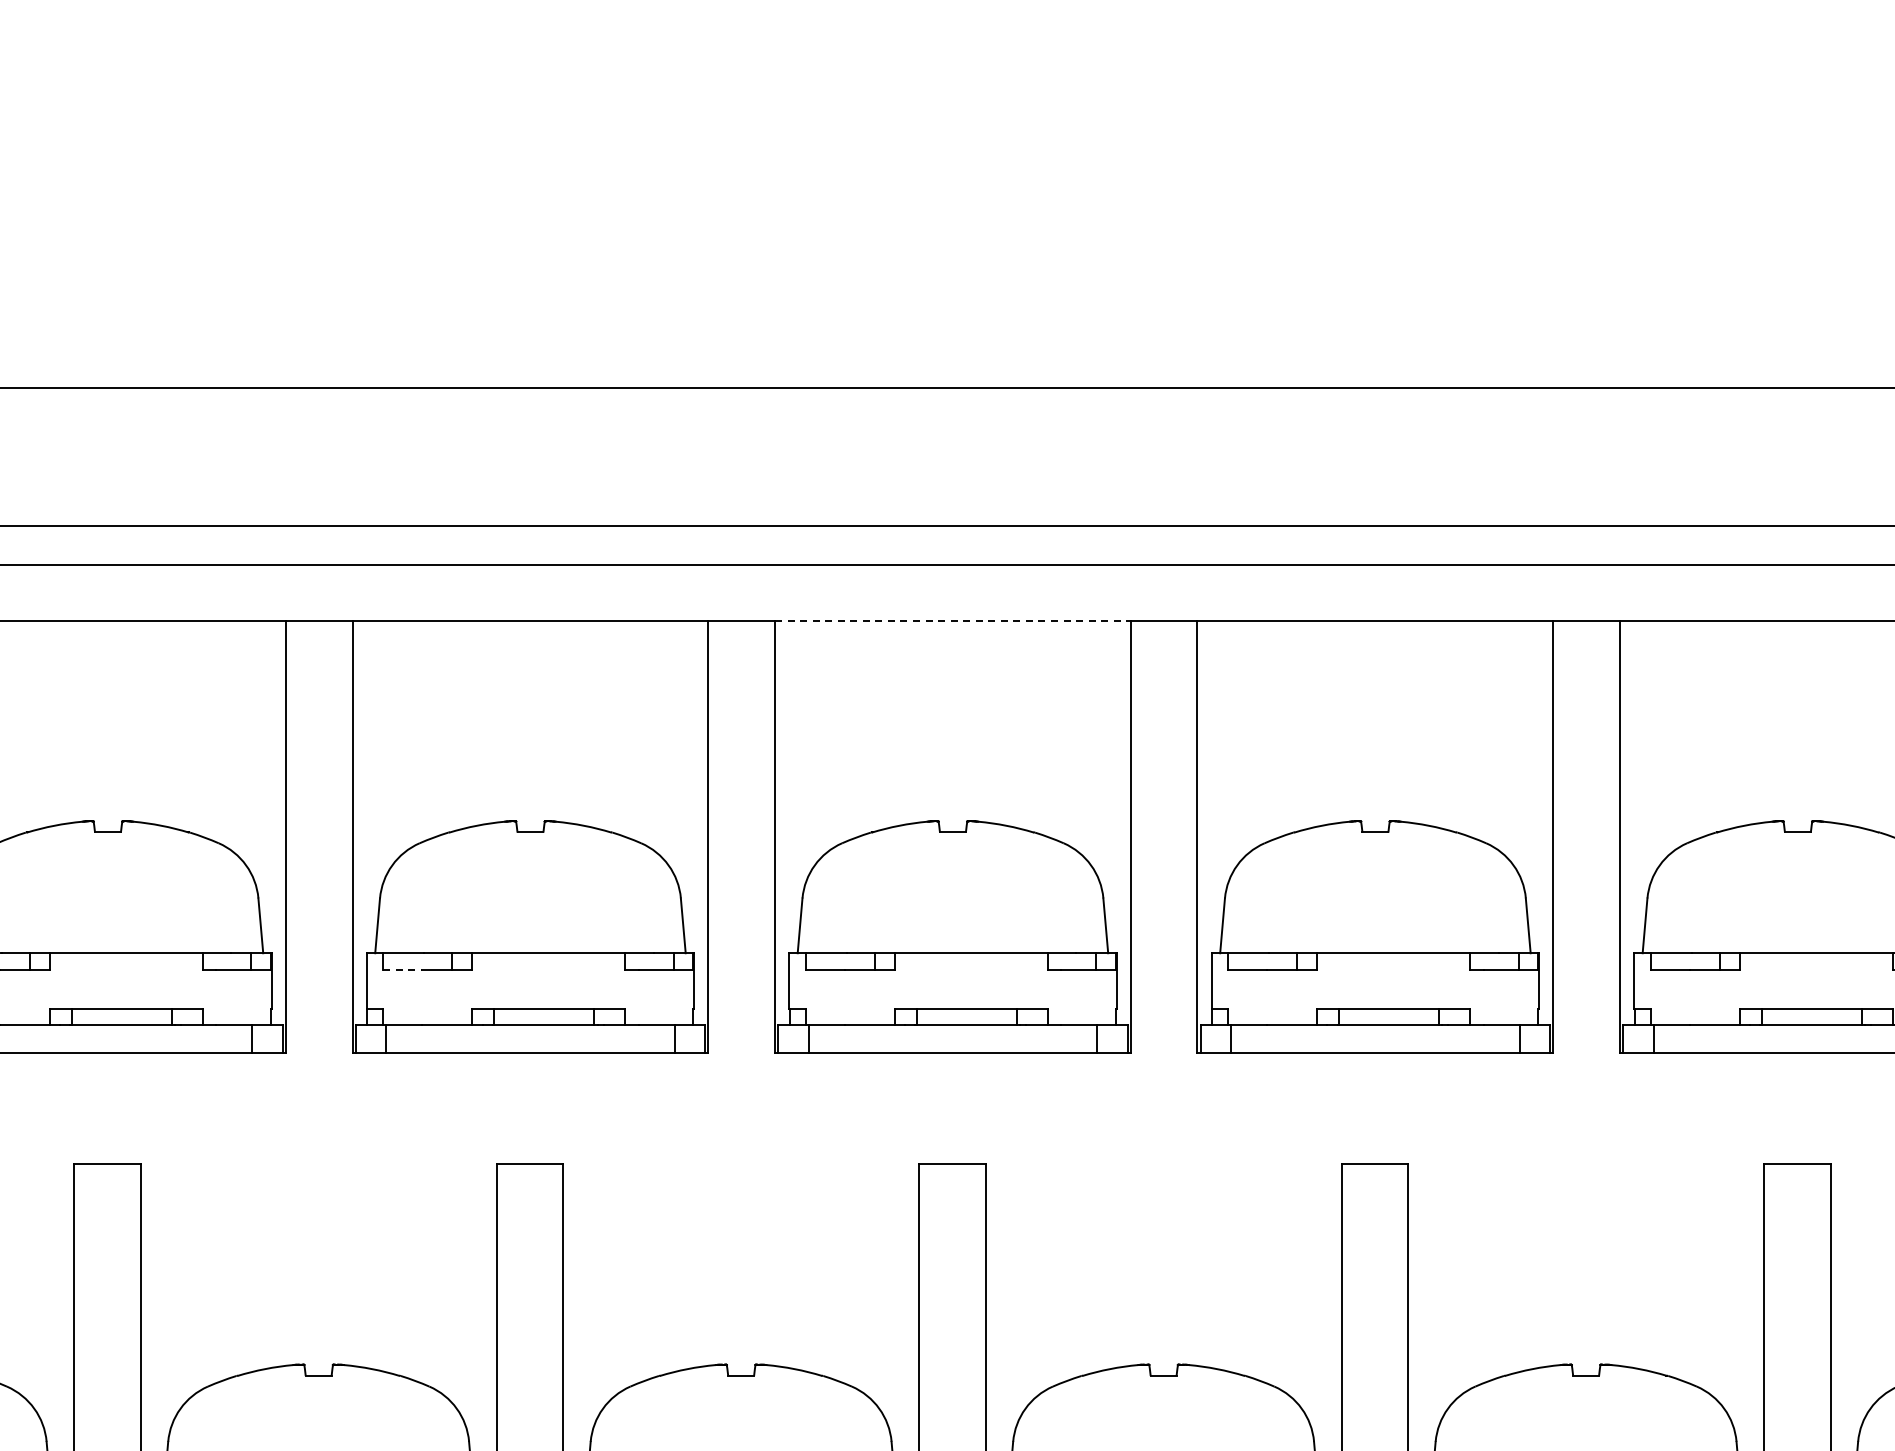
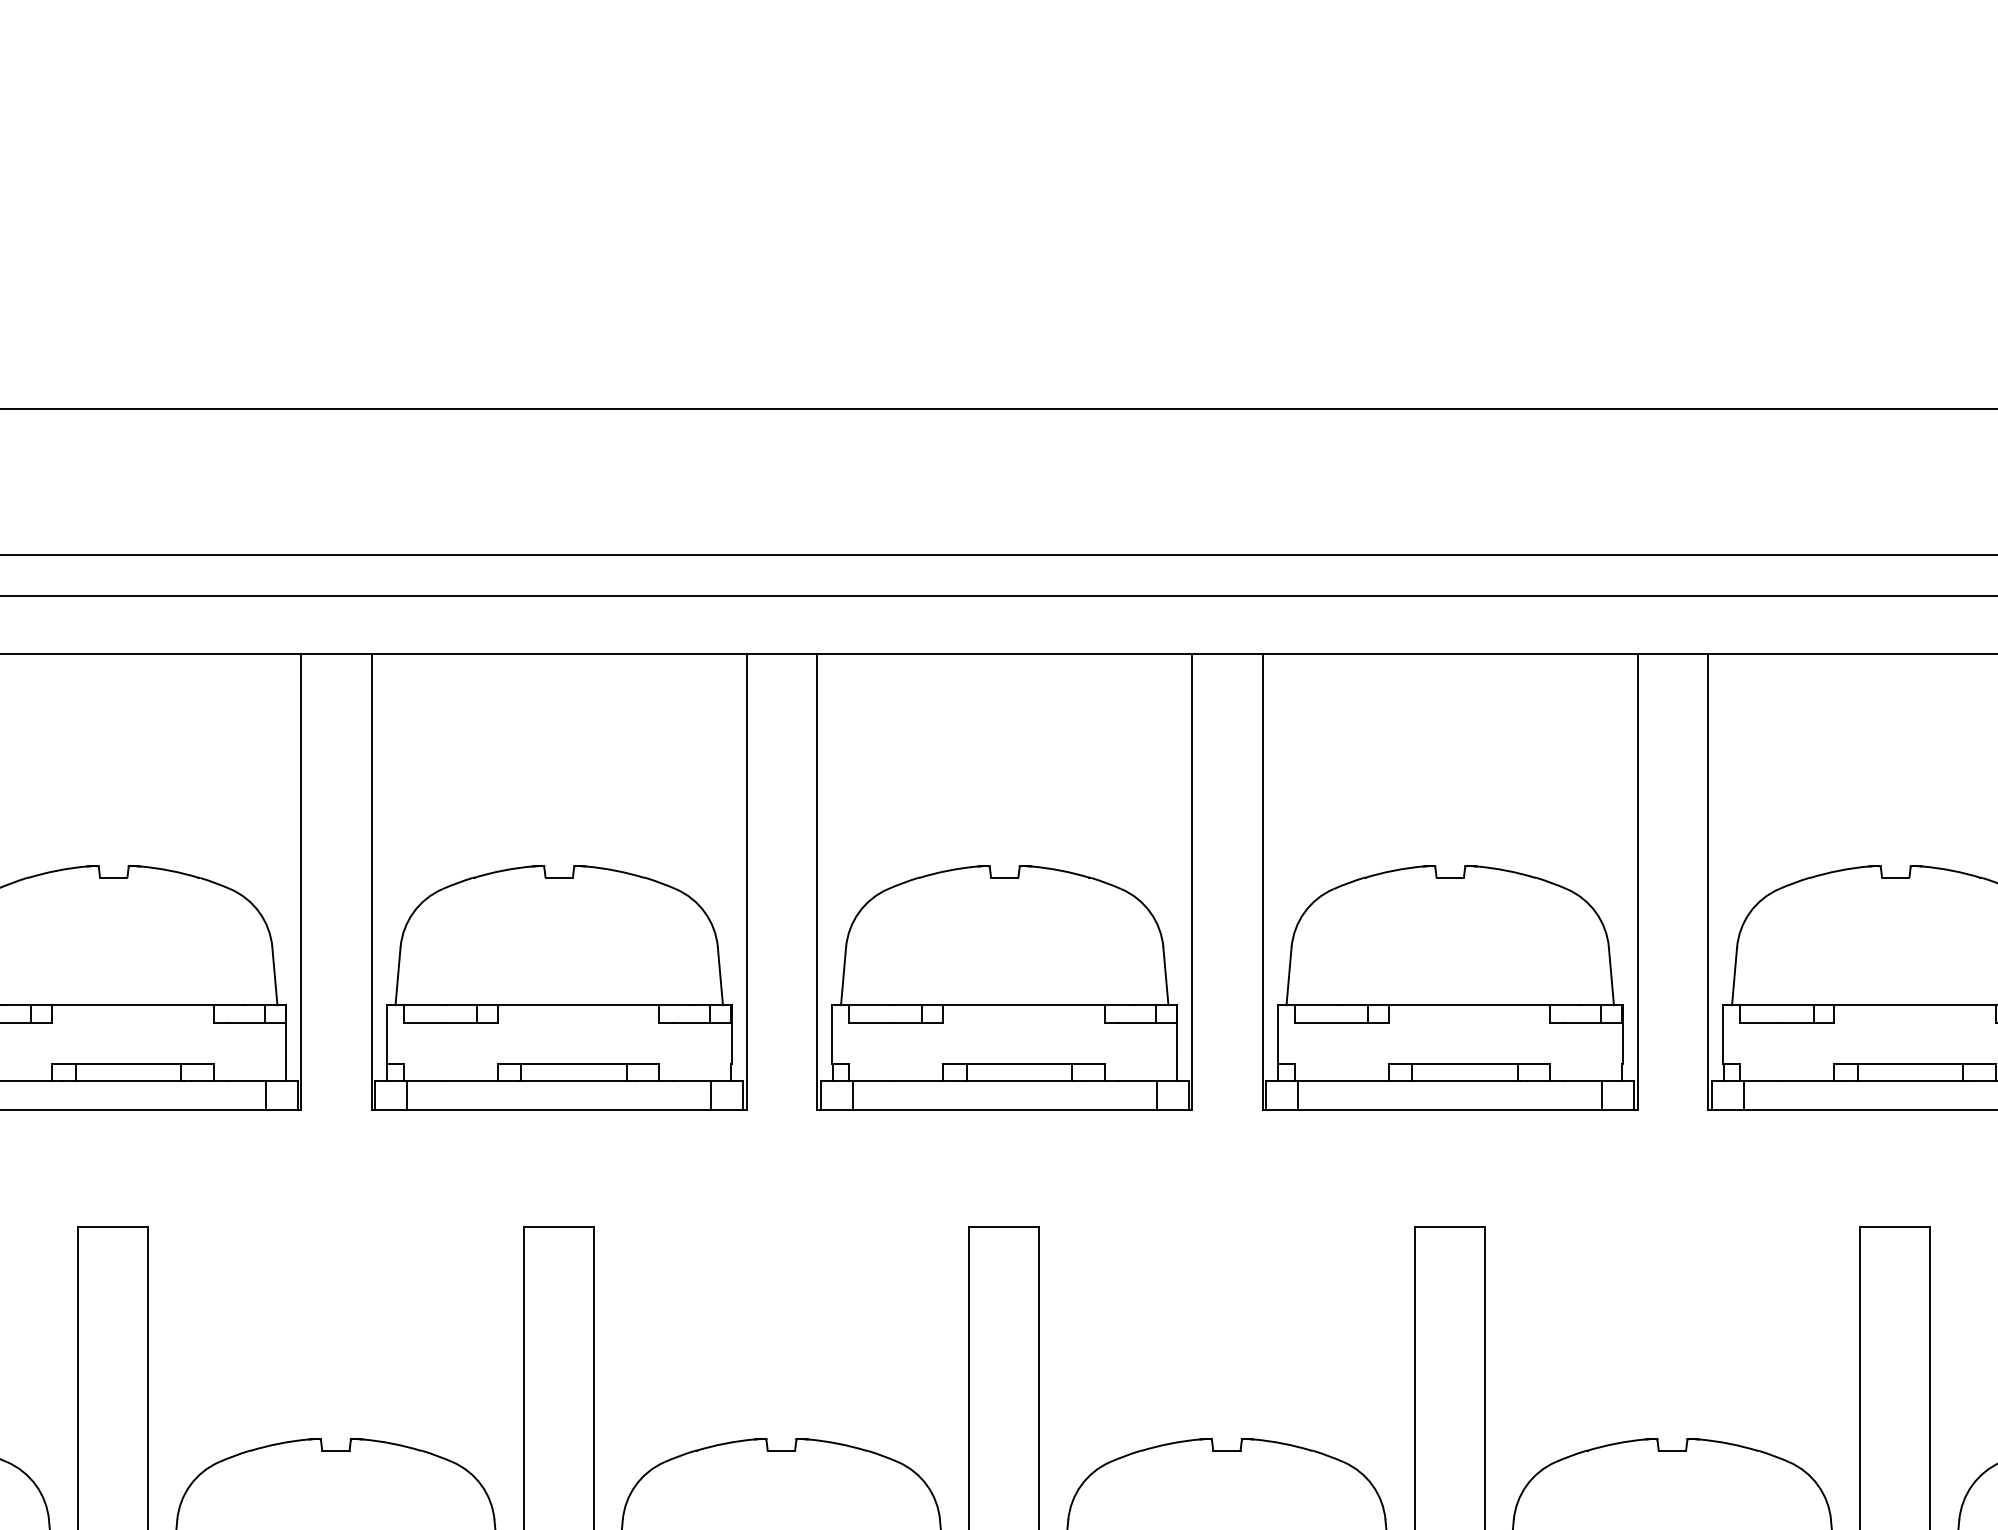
line: (952, 620) -> (1004, 654), dashed -> solid
line: (402, 969) -> (424, 1022), dashed -> solid

